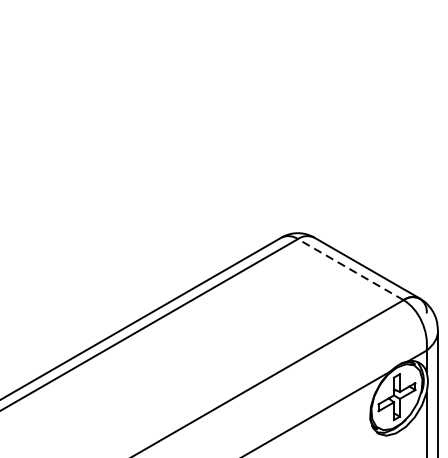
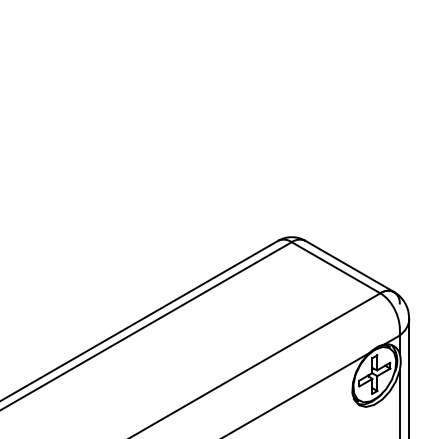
line: (350, 269) -> (335, 267), dashed -> solid

